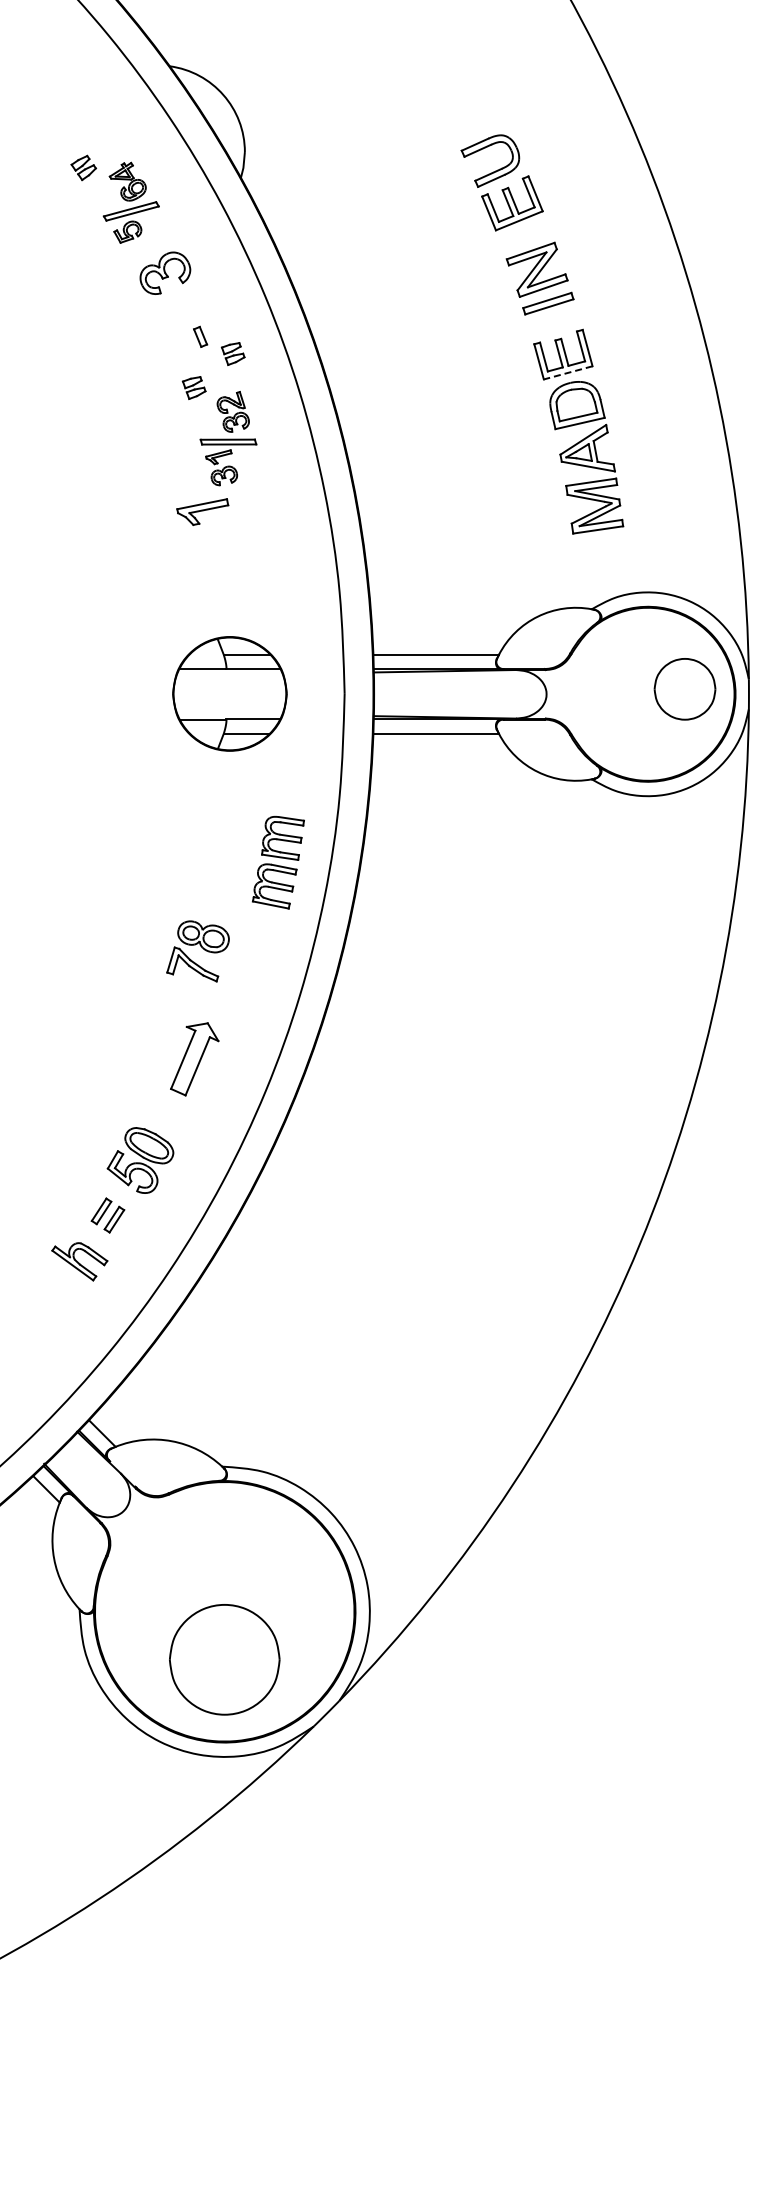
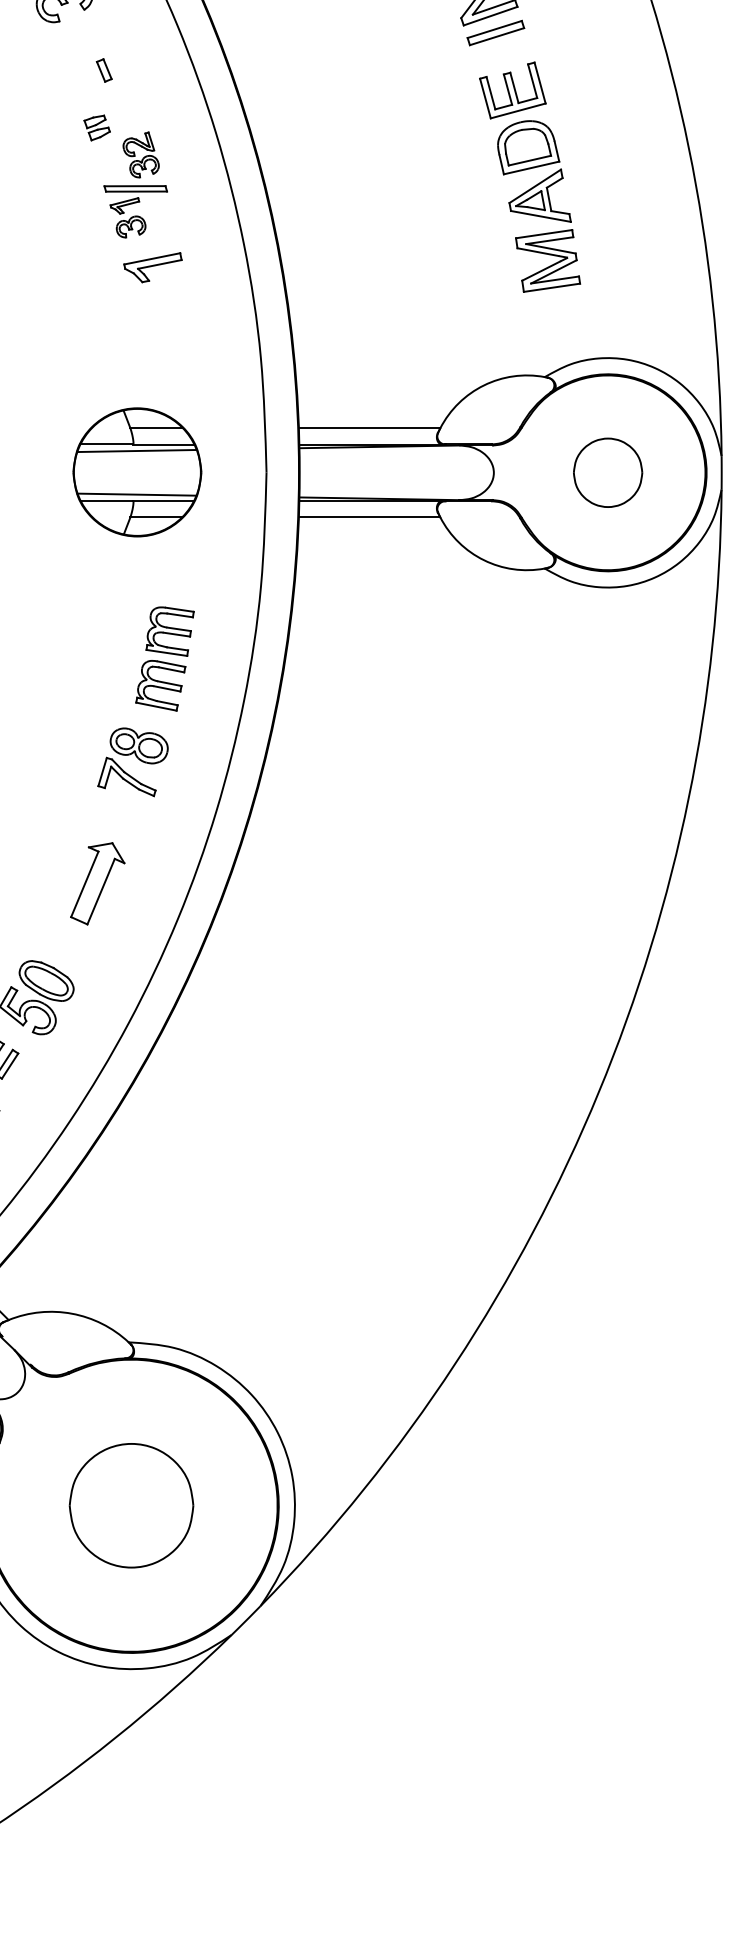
part: (232, 353) -> (140, 89), removed
line: (567, 373) -> (517, 111), dashed -> solid
part: (202, 511) -> (152, 267), moved
line: (229, 674) -> (136, 450), added
part: (684, 689) -> (607, 473), moved
line: (229, 713) -> (136, 494), added
part: (278, 862) -> (165, 658), moved
part: (197, 951) -> (132, 762), moved
part: (224, 1659) -> (131, 1505), moved

